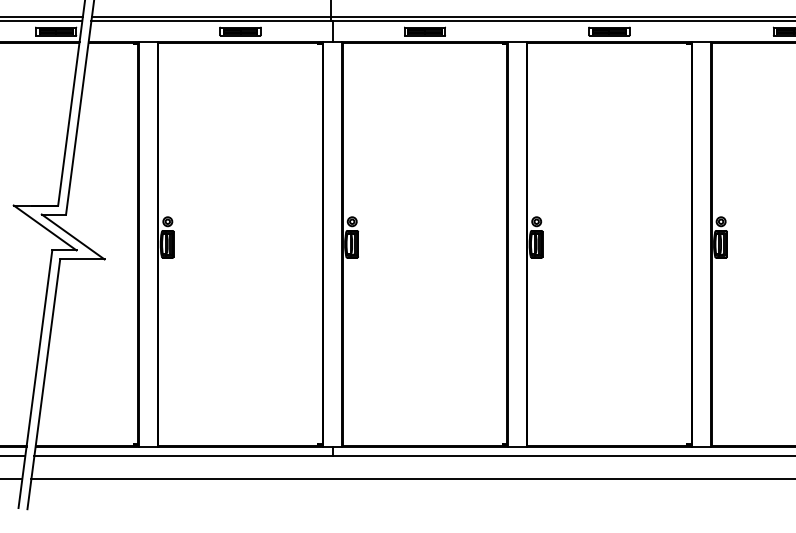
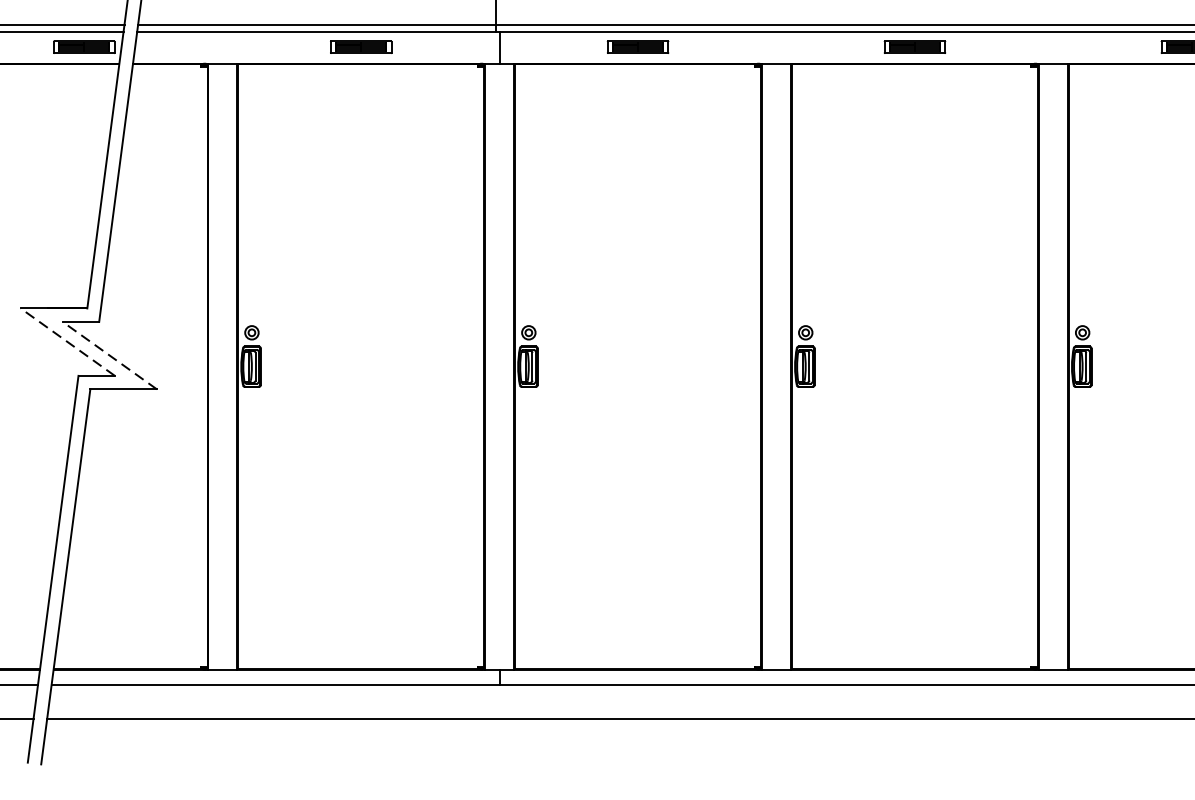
line: (45, 227) -> (68, 341), solid -> dashed
line: (73, 236) -> (110, 354), solid -> dashed

